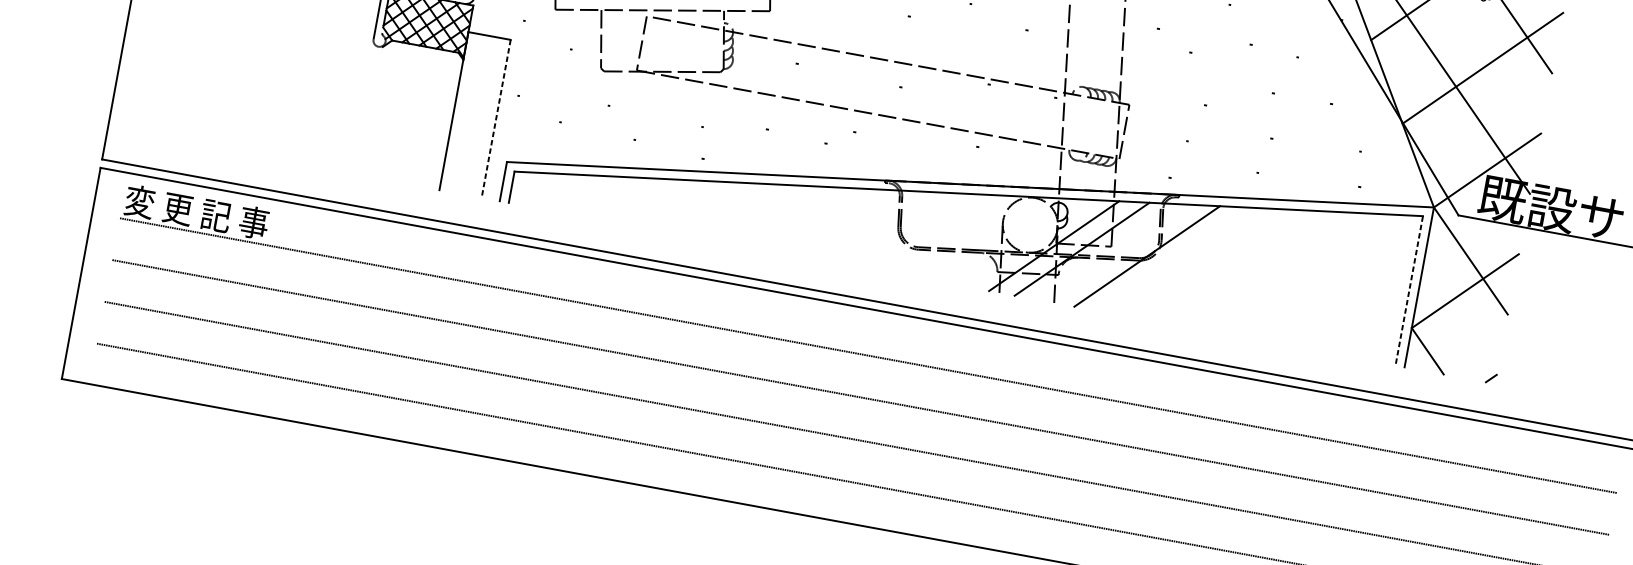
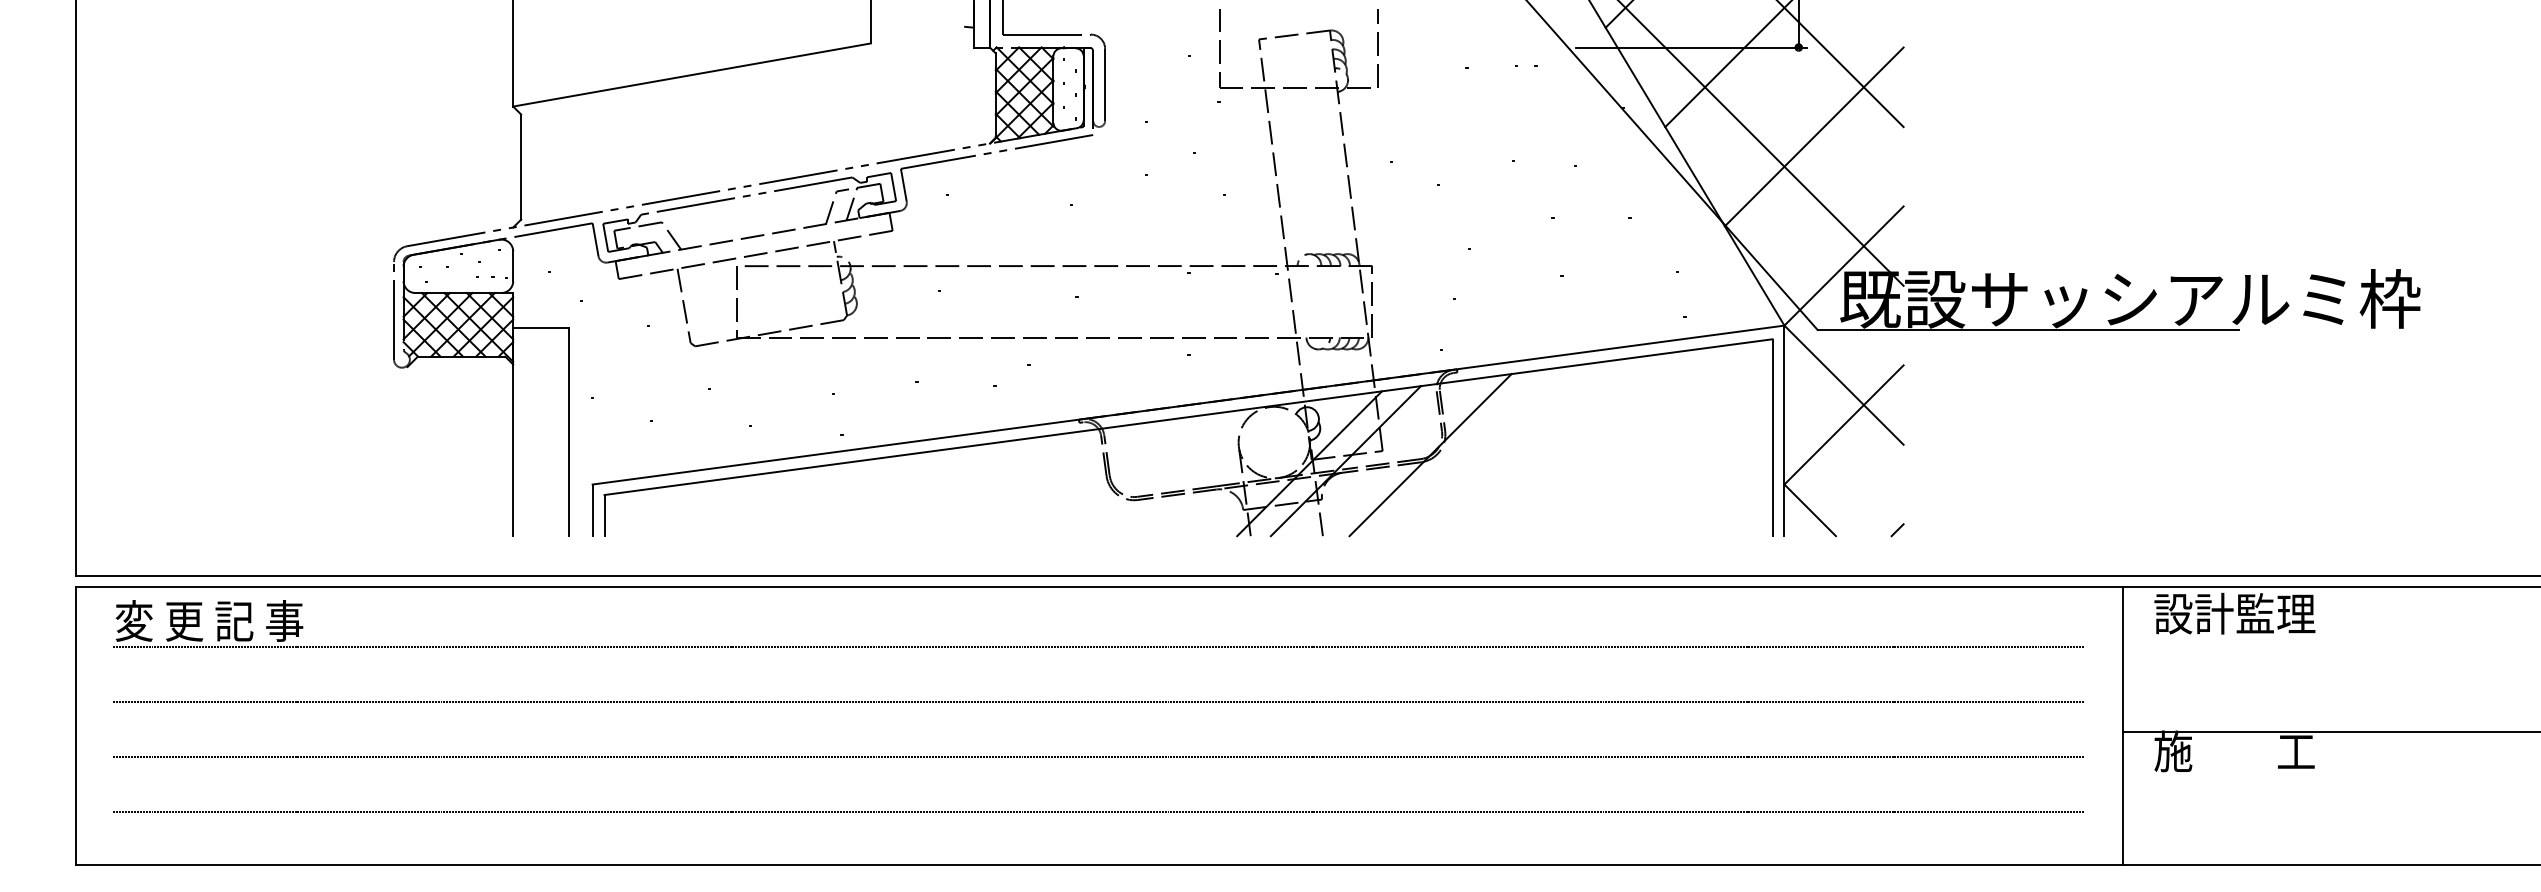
line: (495, 119) -> (568, 432), dashed -> solid
line: (1409, 291) -> (1772, 438), dashed -> solid

